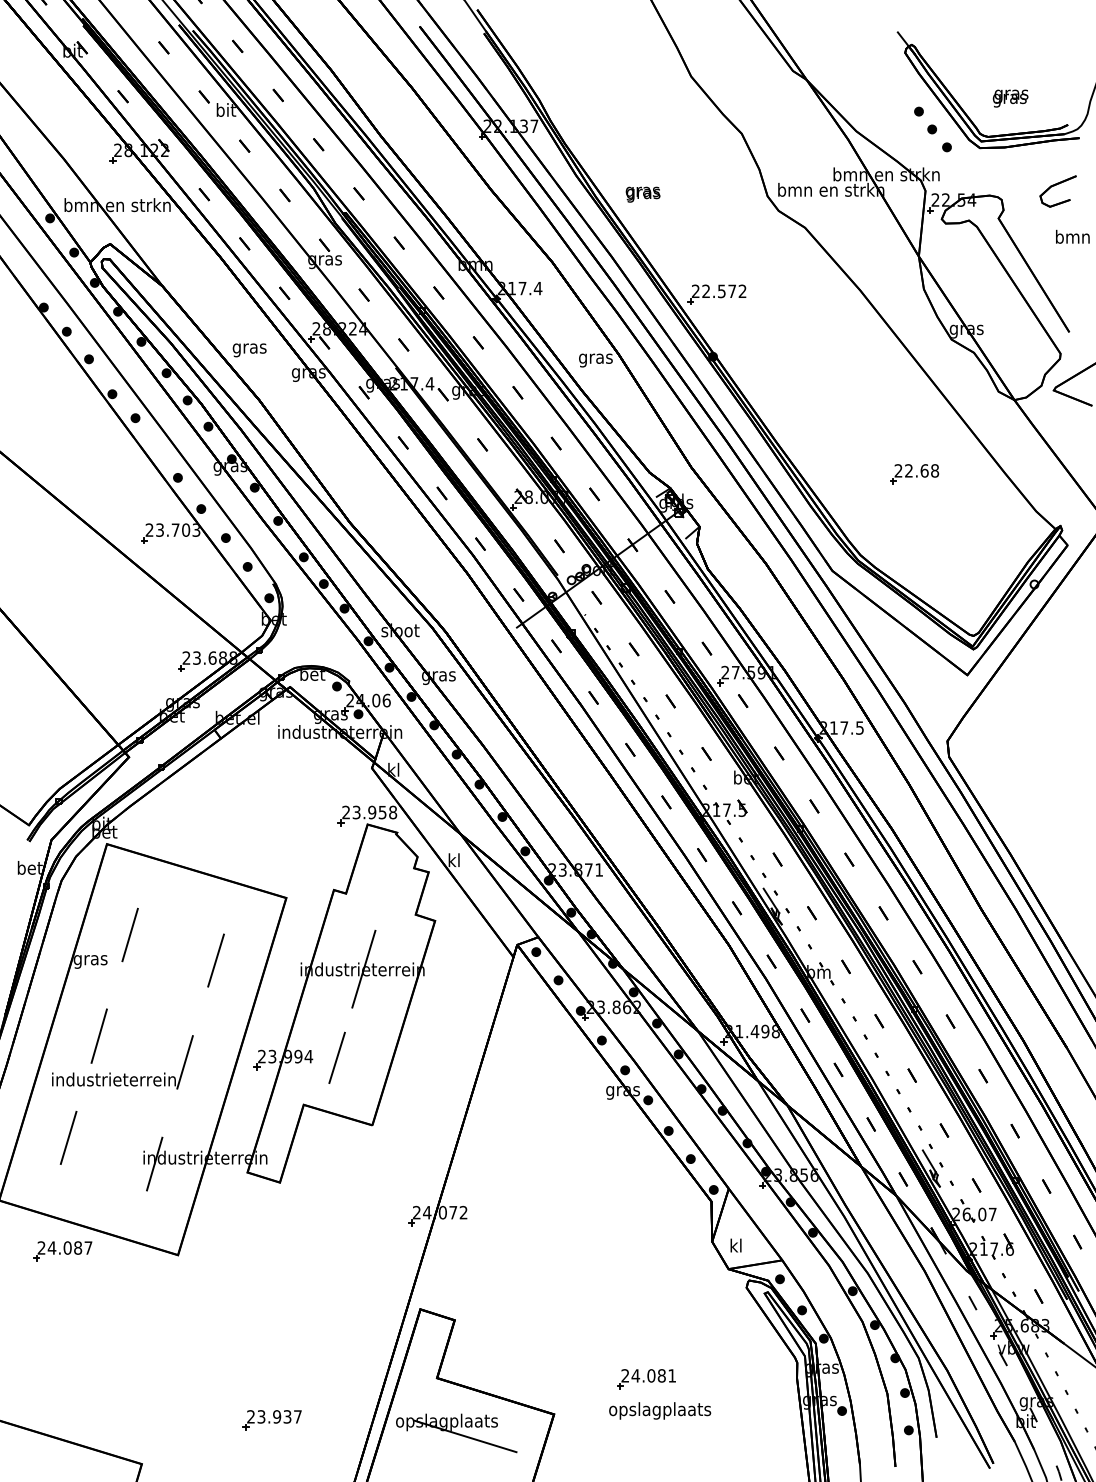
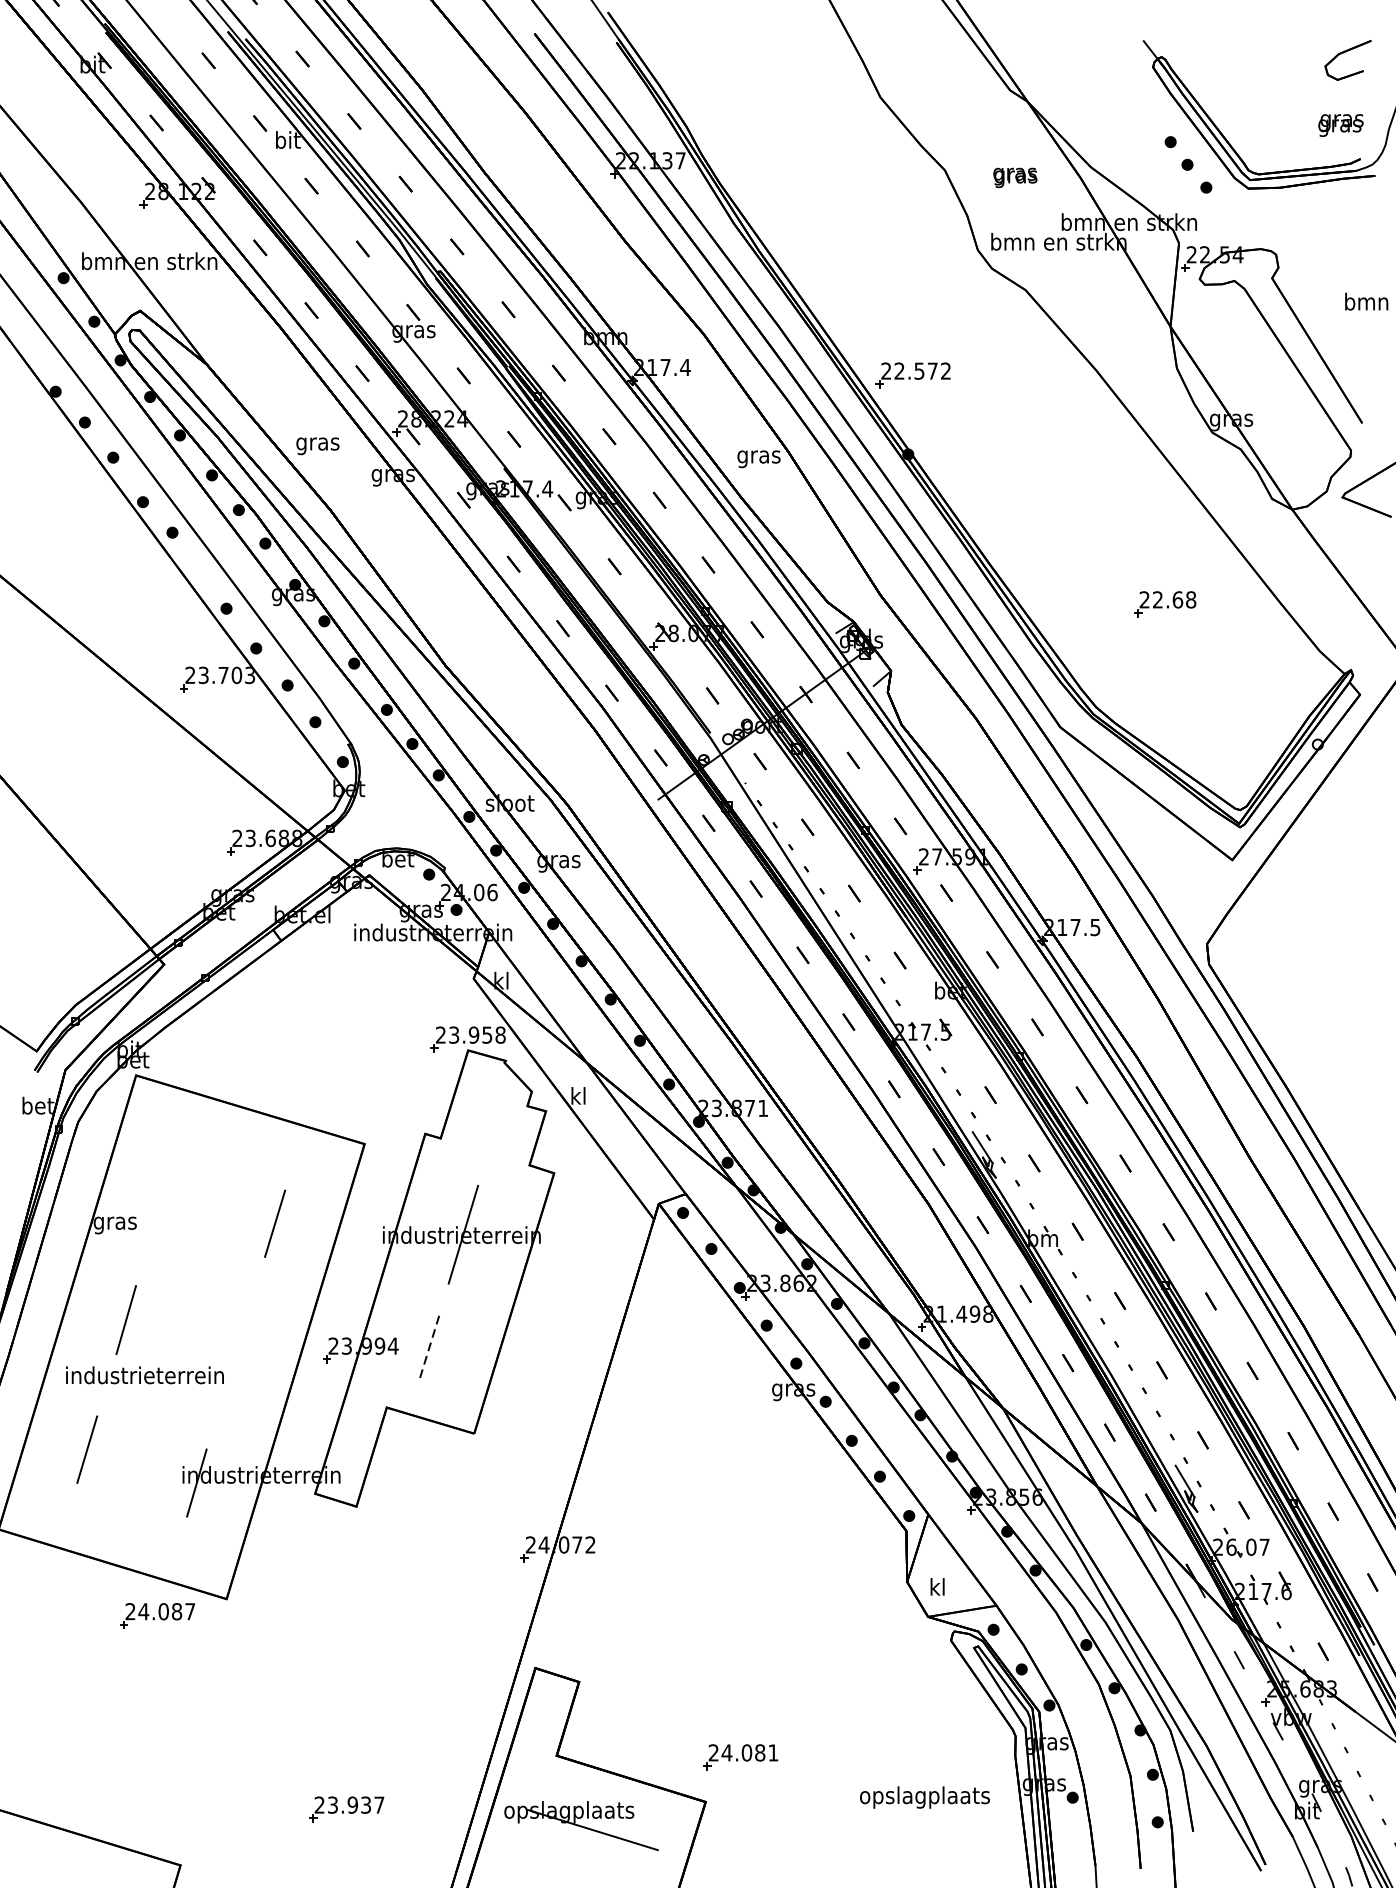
text: (1010, 98) -> (1340, 125), moved
part: (1057, 191) -> (1347, 60), moved
text: (642, 194) -> (1014, 177), moved
line: (129, 934) -> (164, 1190), removed
line: (337, 1058) -> (429, 1348), solid -> dashed
line: (184, 1062) -> (234, 1353), removed
part: (62, 1251) -> (157, 1616), moved
part: (646, 1379) -> (740, 1757), moved
text: (660, 1410) -> (925, 1797), moved

